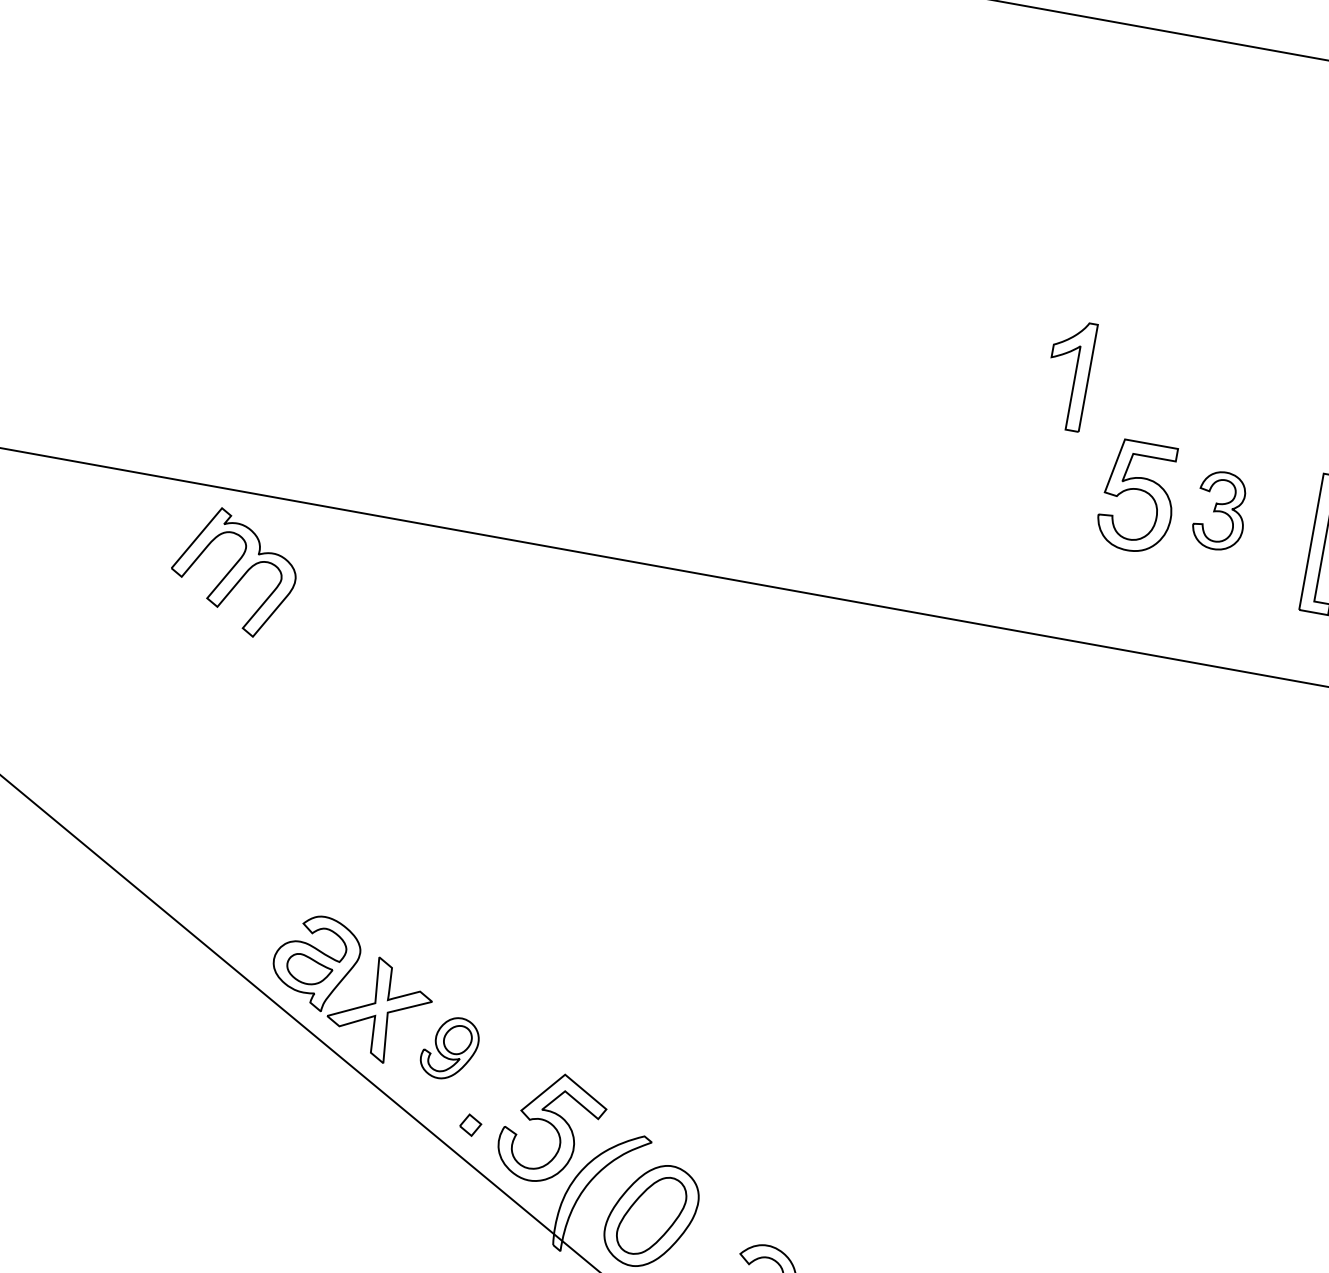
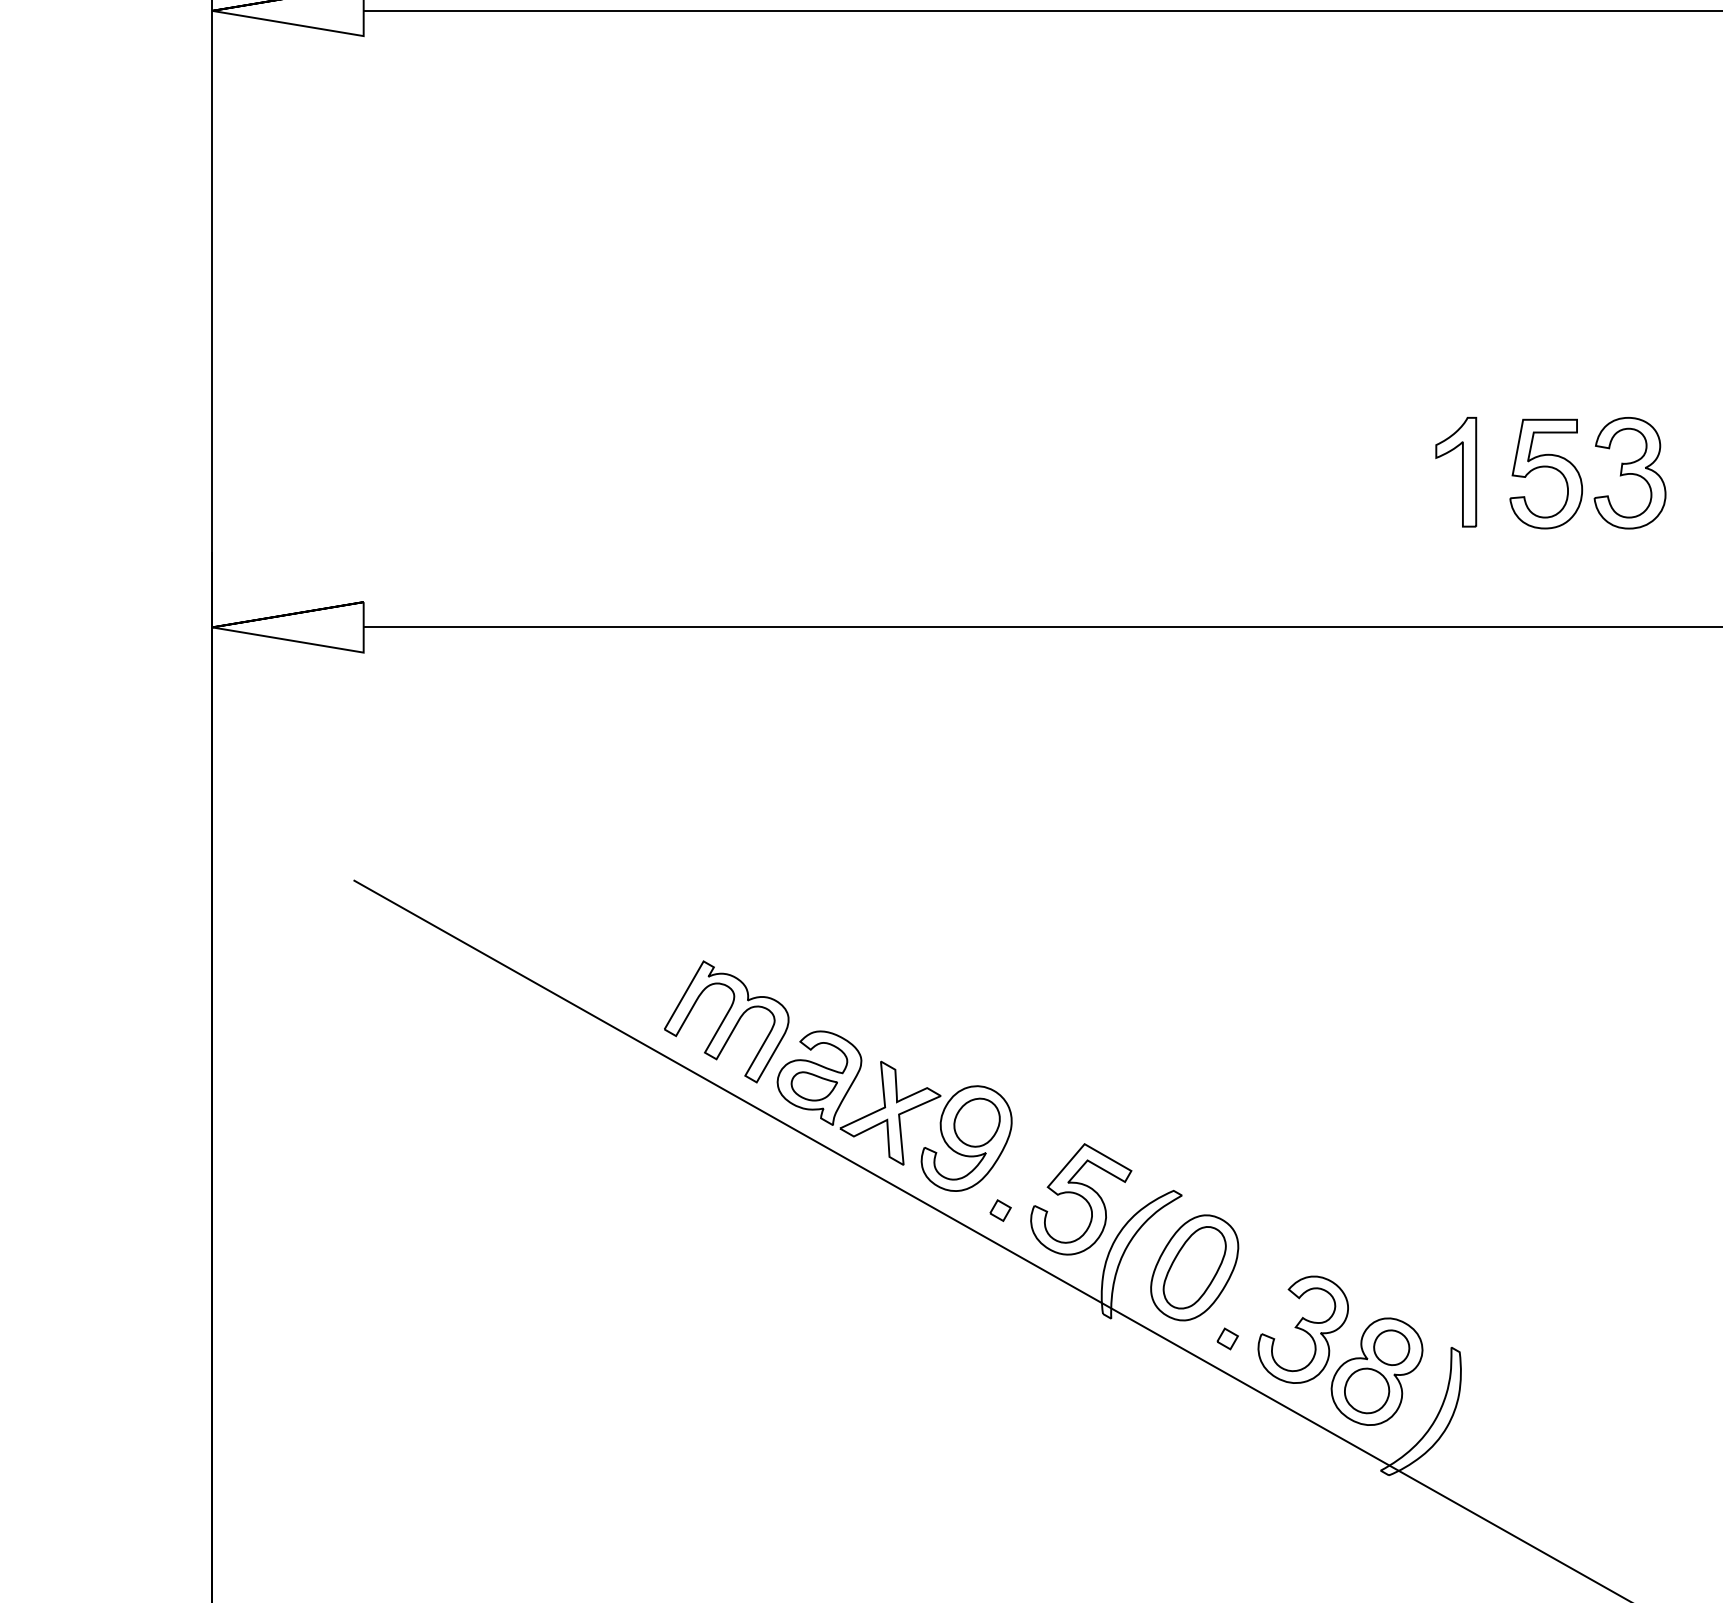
part: (1068, 375) -> (1456, 472), moved
part: (1220, 511) -> (1629, 473), size x1.43
part: (233, 571) -> (726, 1021), moved
part: (449, 1048) -> (966, 1138), size x1.67

